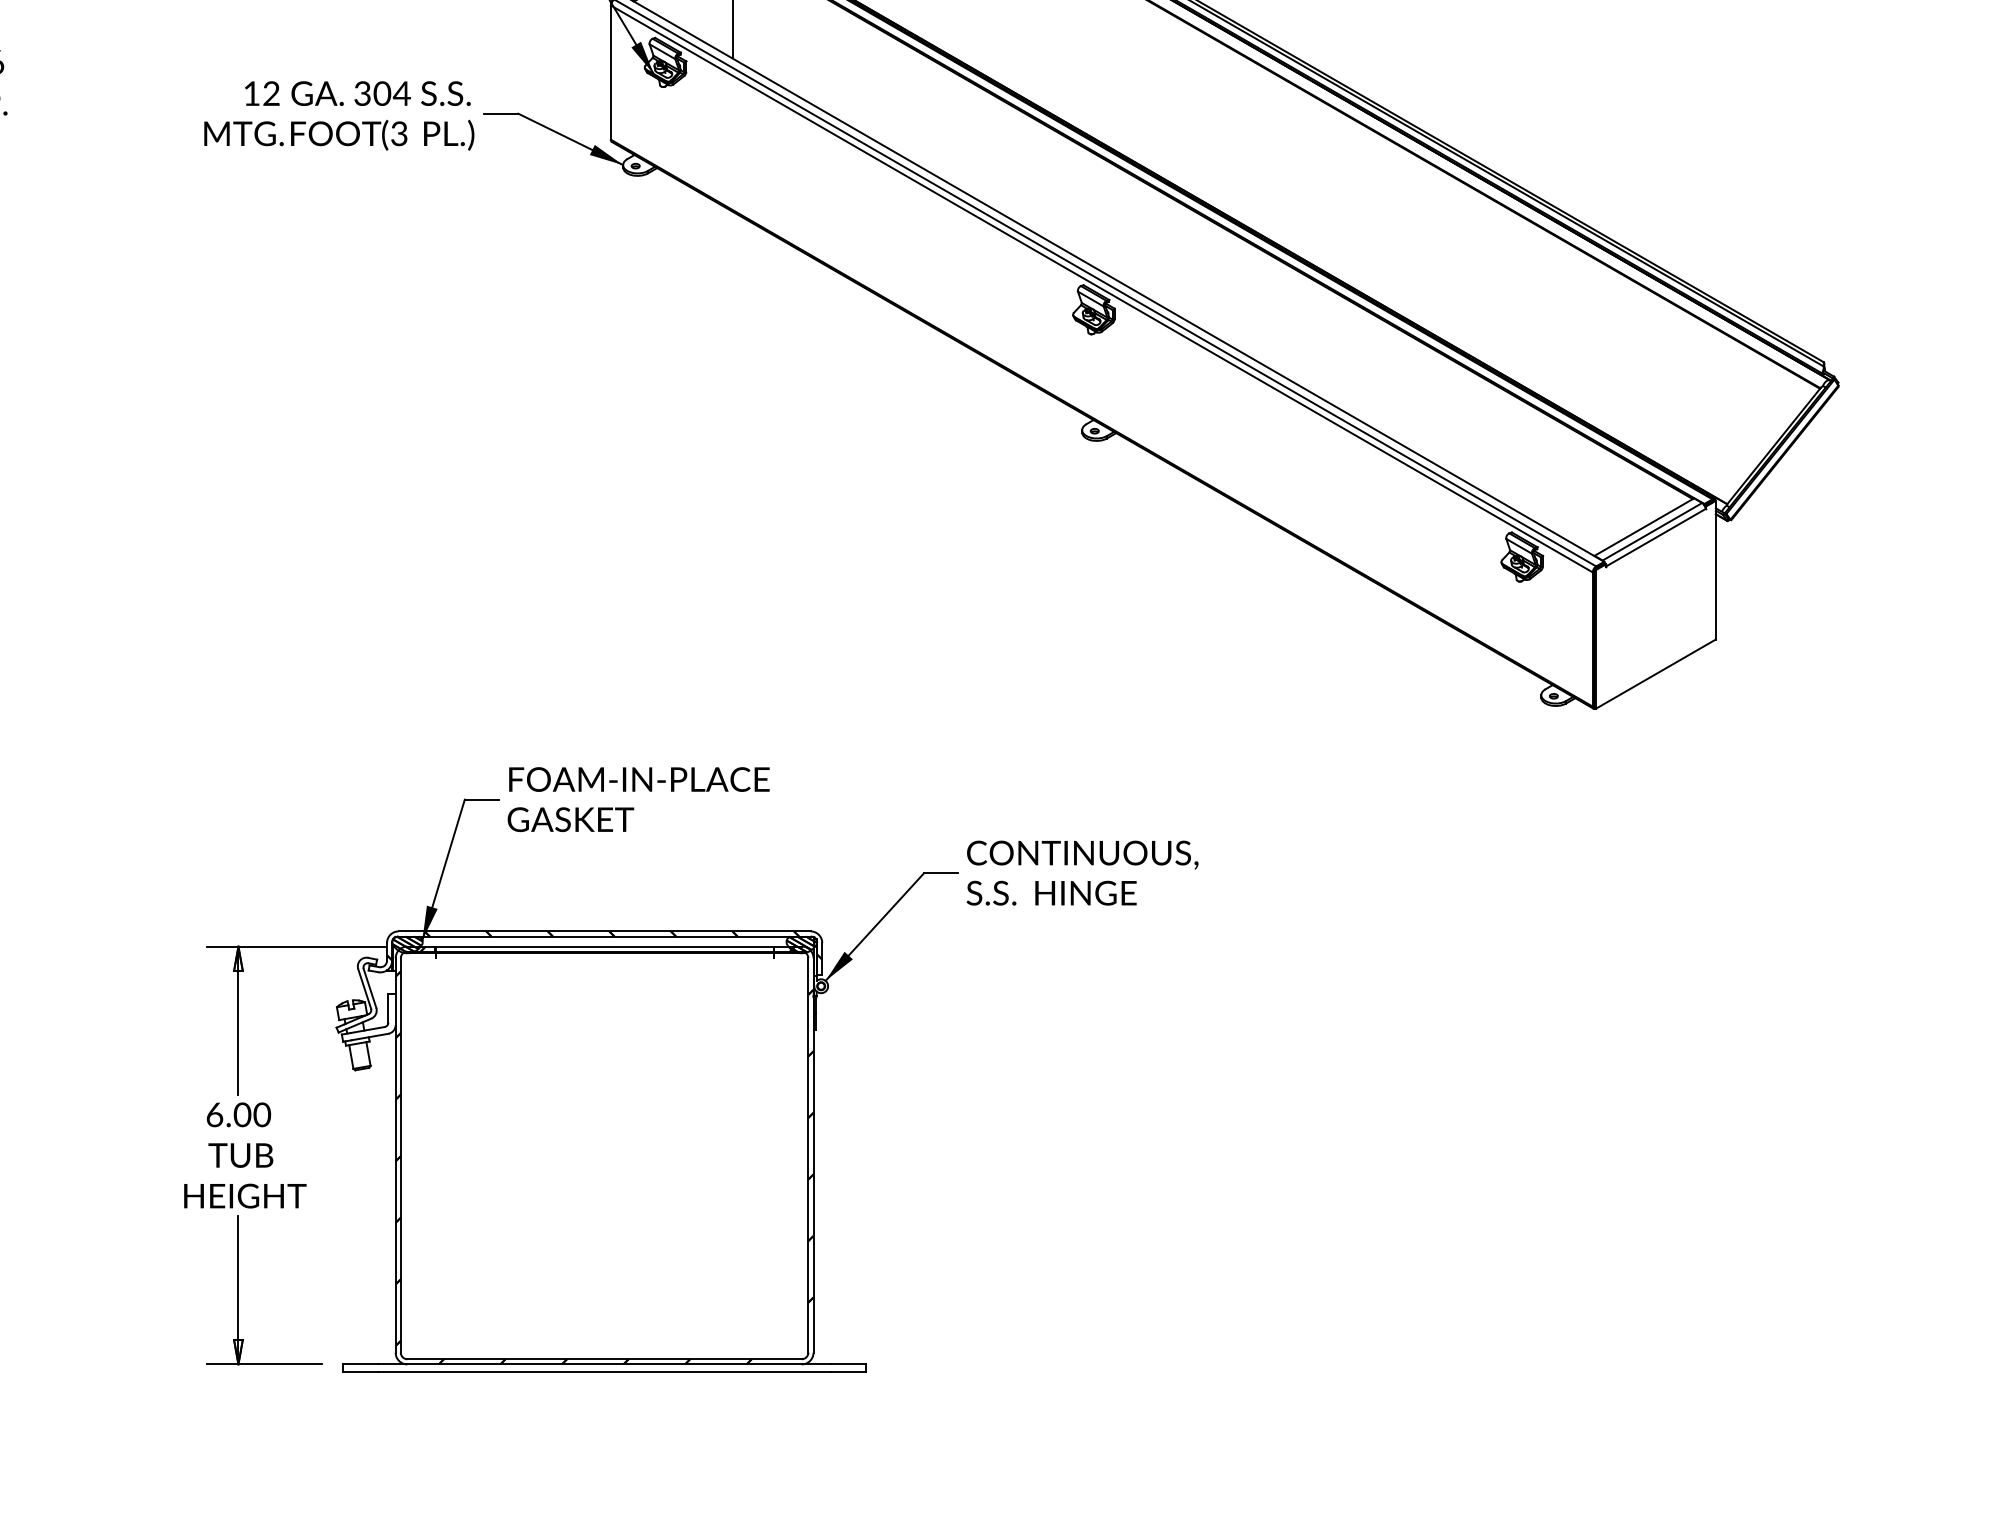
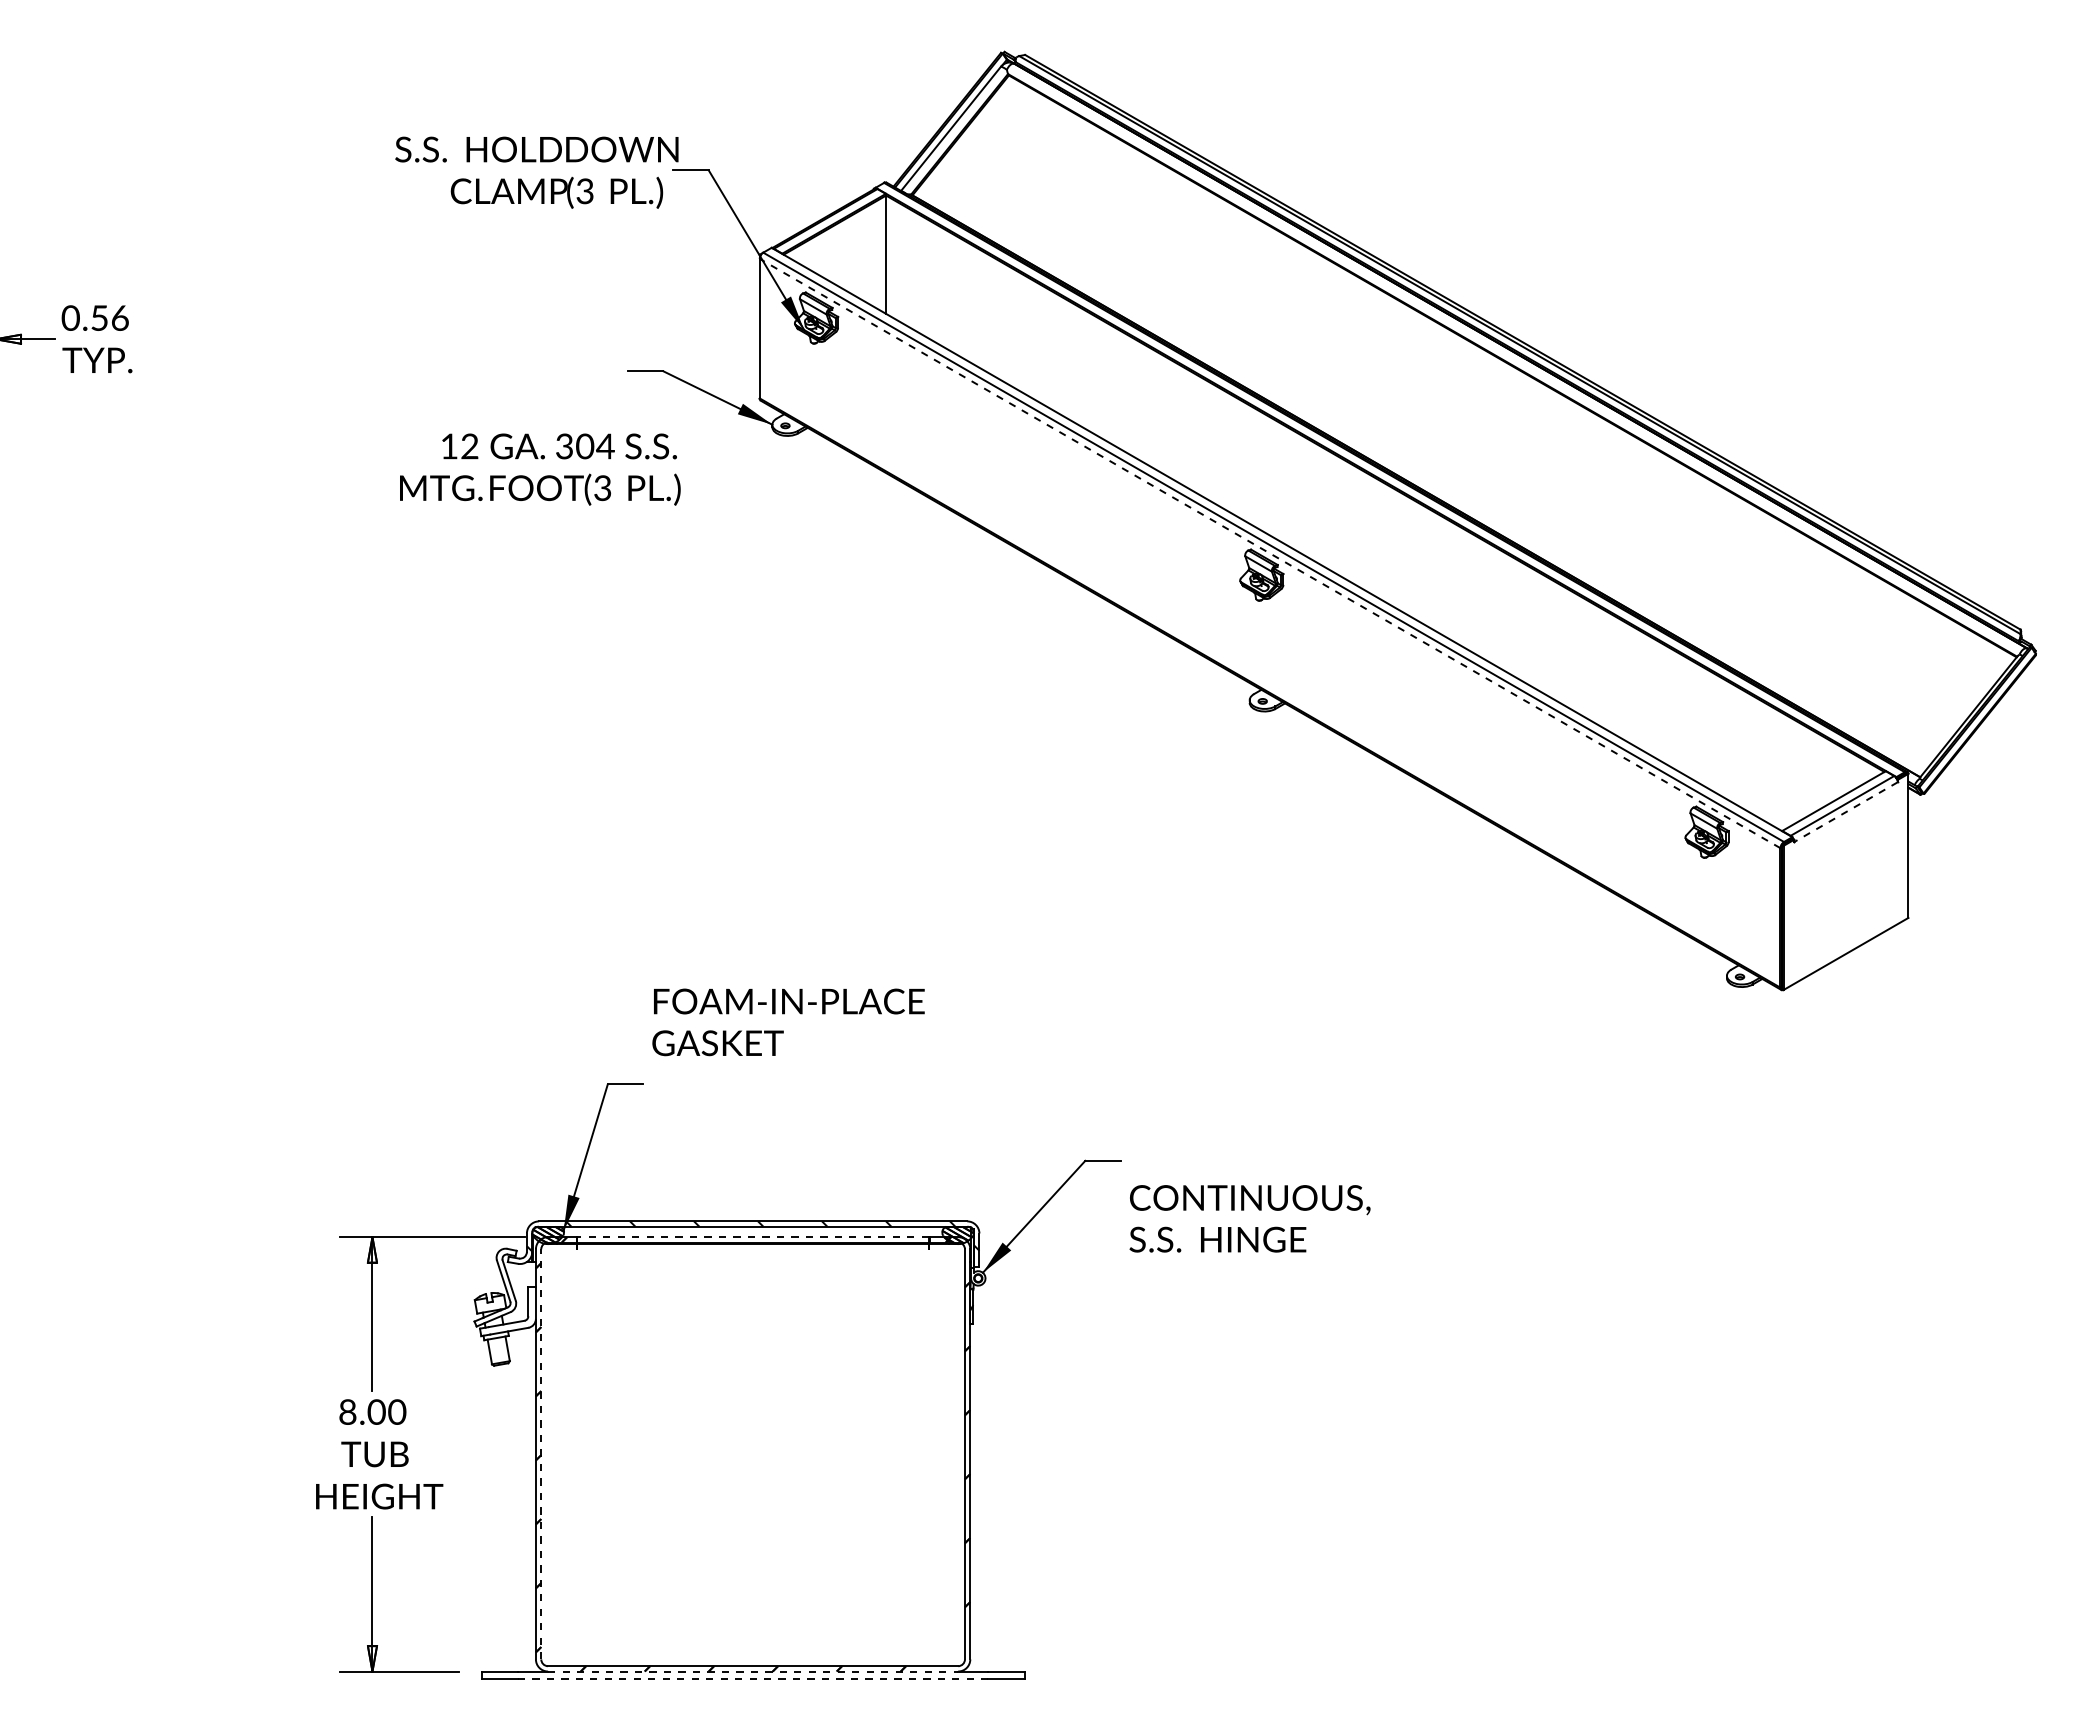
text: (339, 115) -> (540, 469), moved
line: (1101, 288) -> (1269, 553), solid -> dashed
line: (1656, 538) -> (1846, 812), solid -> dashed
text: (638, 799) -> (788, 1022), moved
text: (1082, 872) -> (1249, 1218), moved
hatch: (603, 945) -> (752, 1236), removed
line: (604, 946) -> (753, 1237), solid -> dashed
text: (214, 1114) -> (347, 1411), 6.00 -> 8.00
line: (401, 1154) -> (541, 1453), solid -> dashed
line: (604, 1364) -> (753, 1671), solid -> dashed
line: (604, 1372) -> (753, 1679), solid -> dashed

